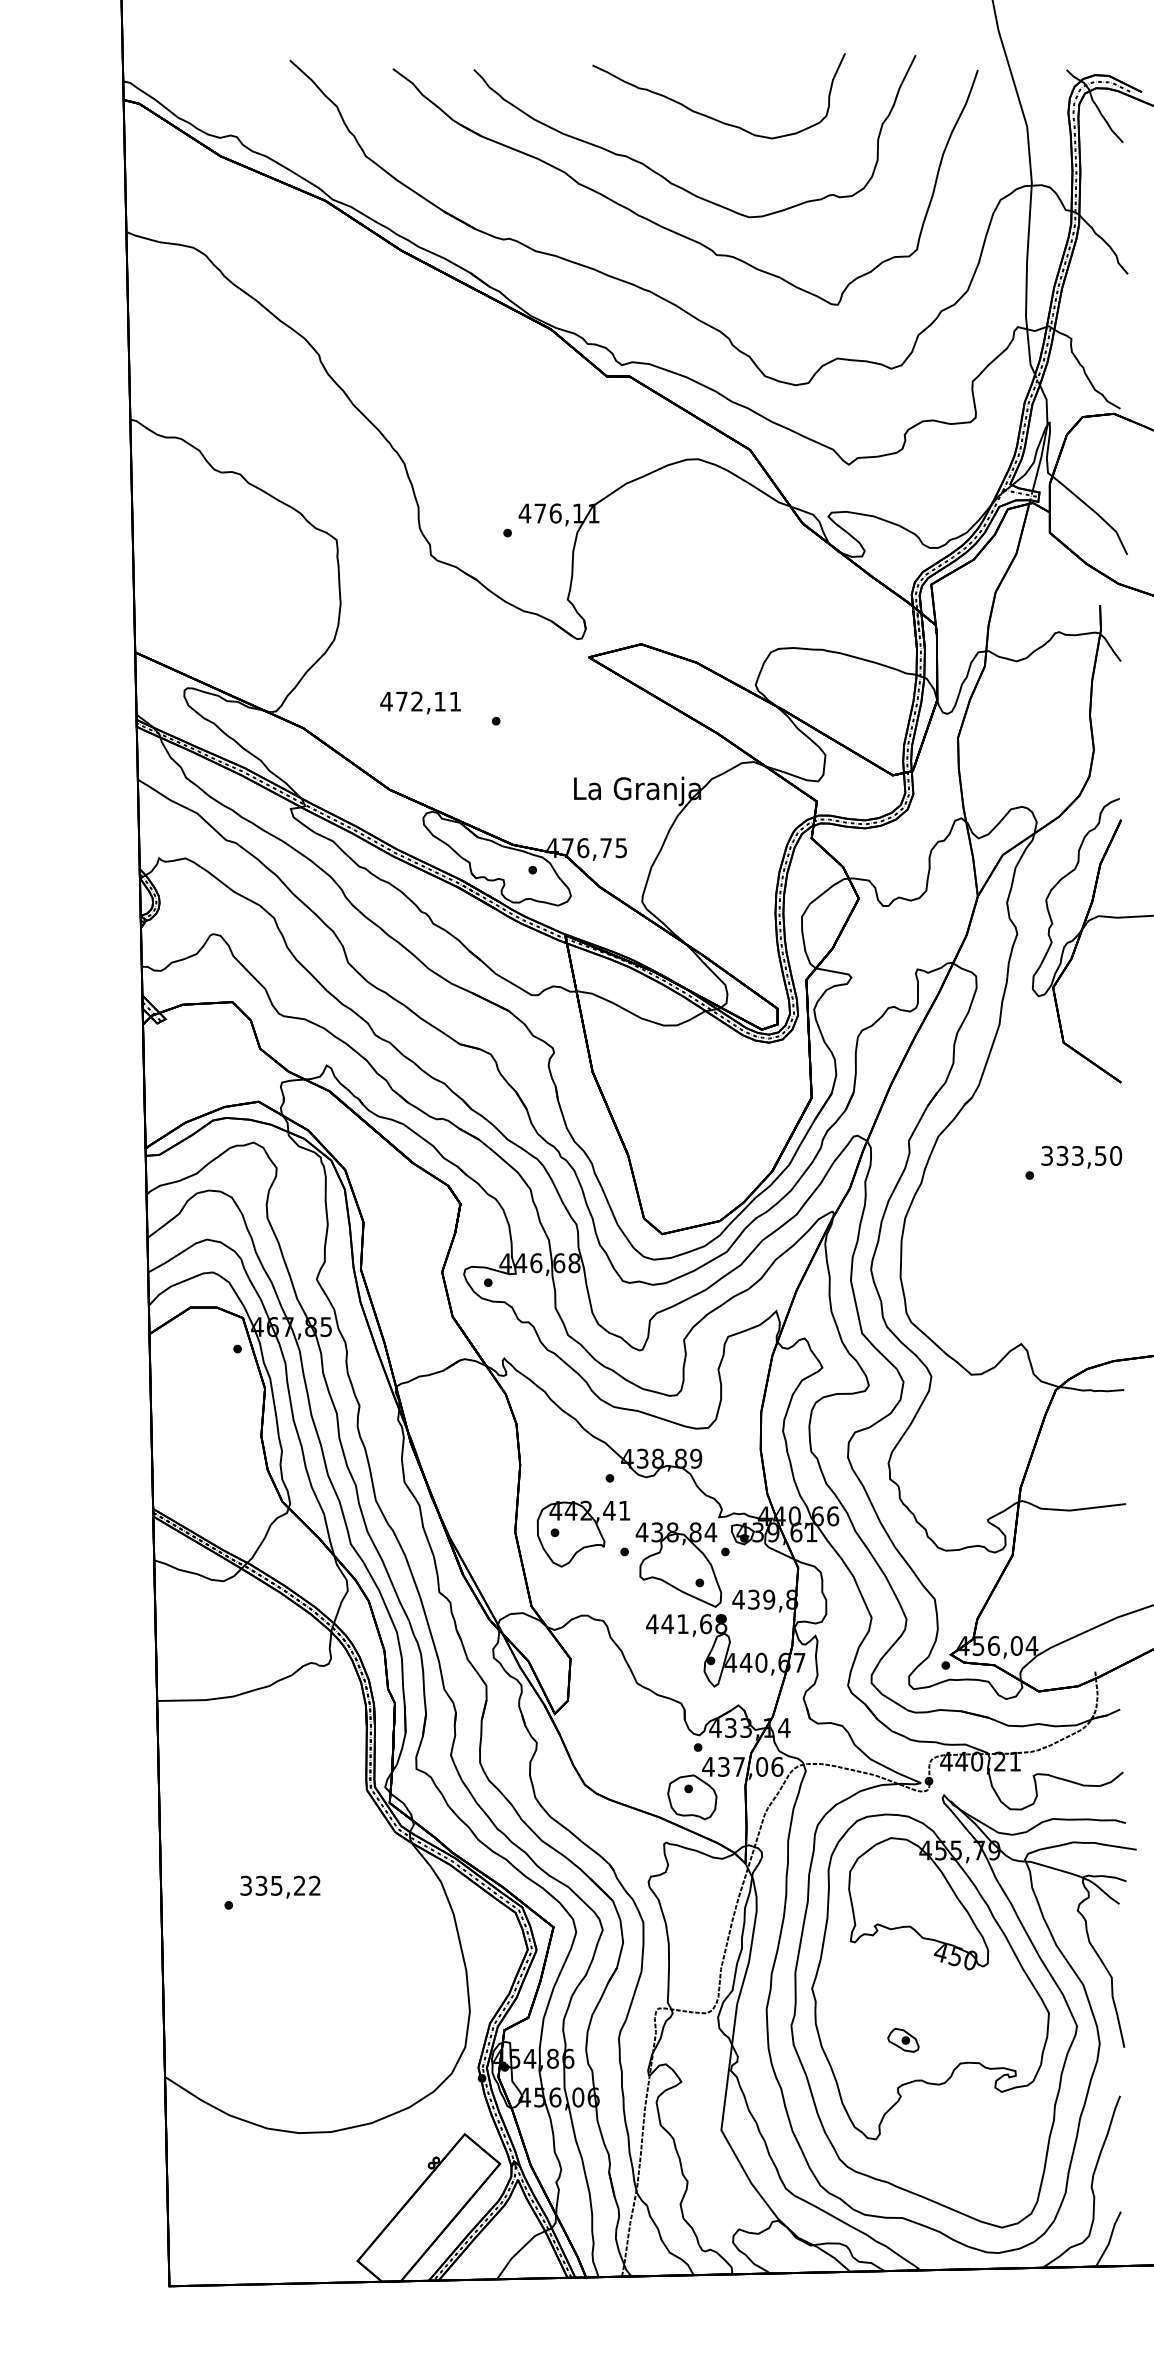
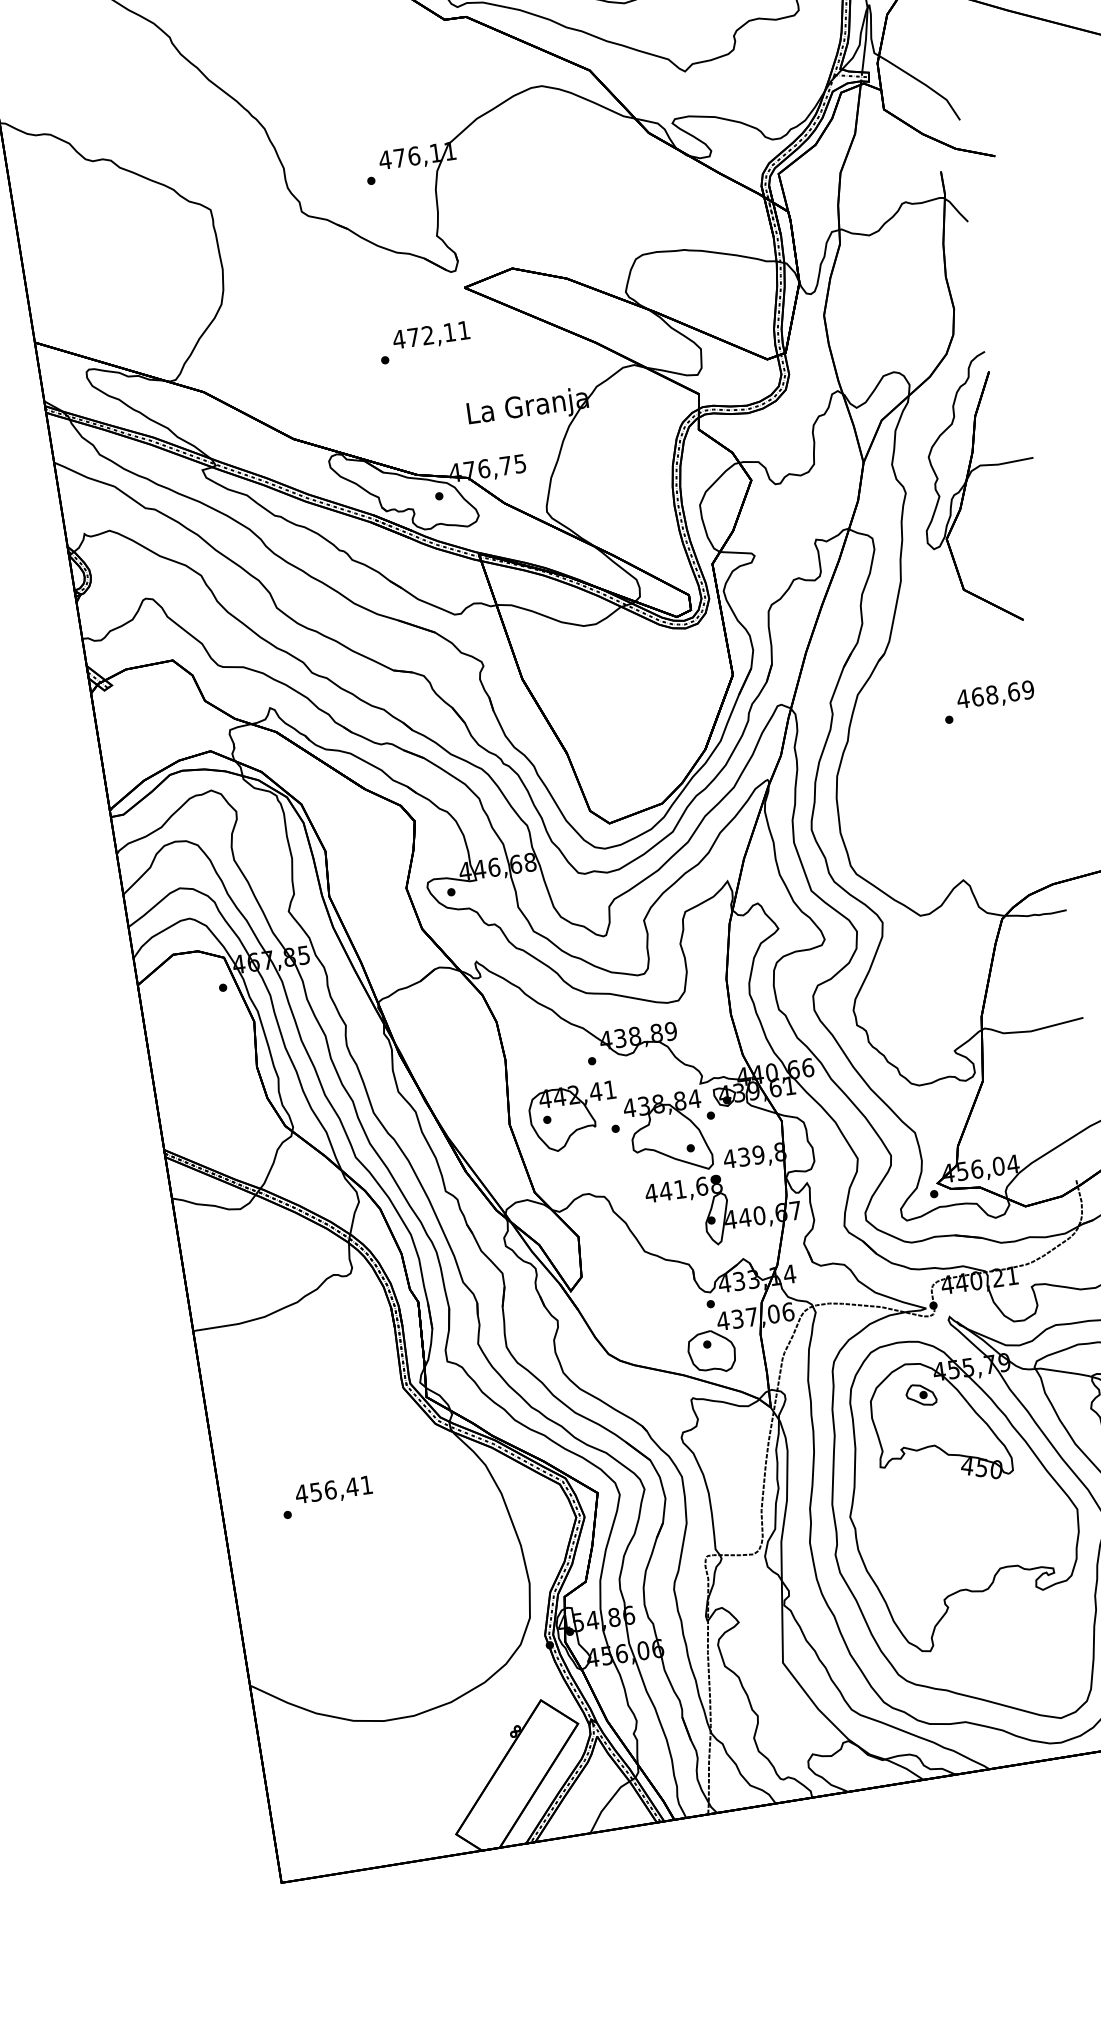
text: (420, 702) -> (431, 335), moved
text: (1081, 1155) -> (995, 694), 333,50 -> 468,69
text: (279, 1885) -> (333, 1489), 335,22 -> 456,41
part: (903, 2039) -> (921, 1394), moved

